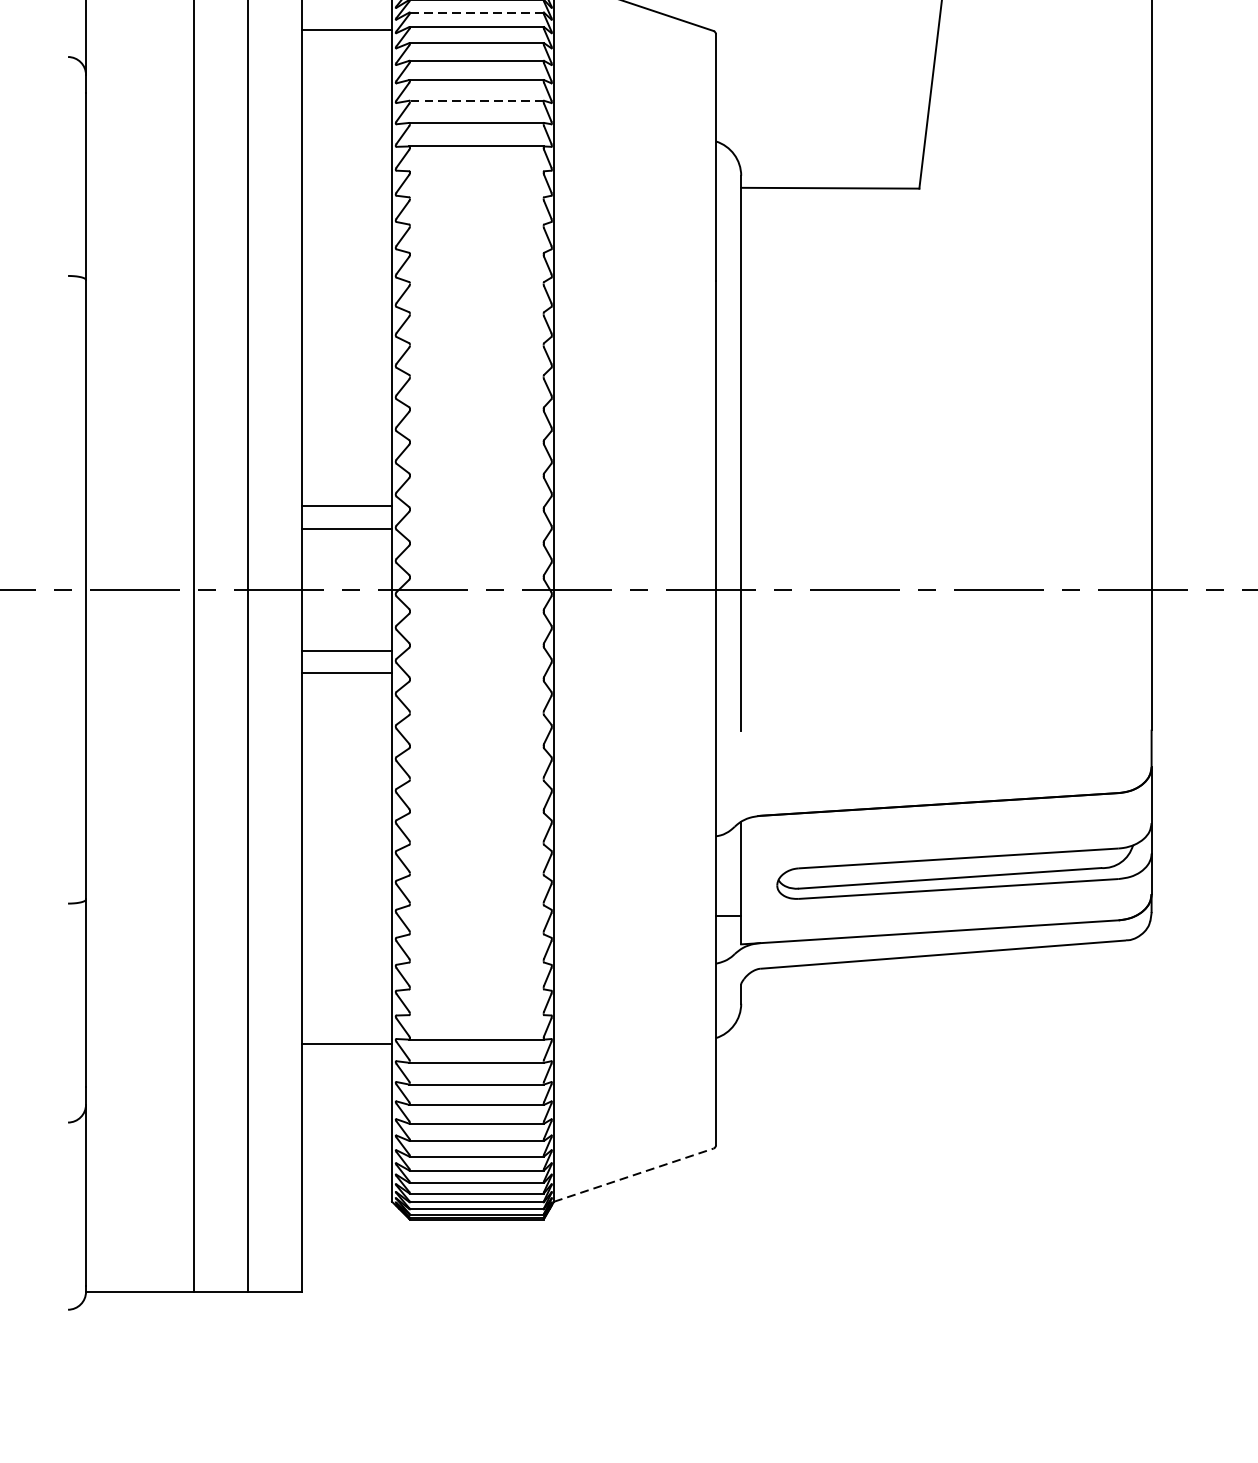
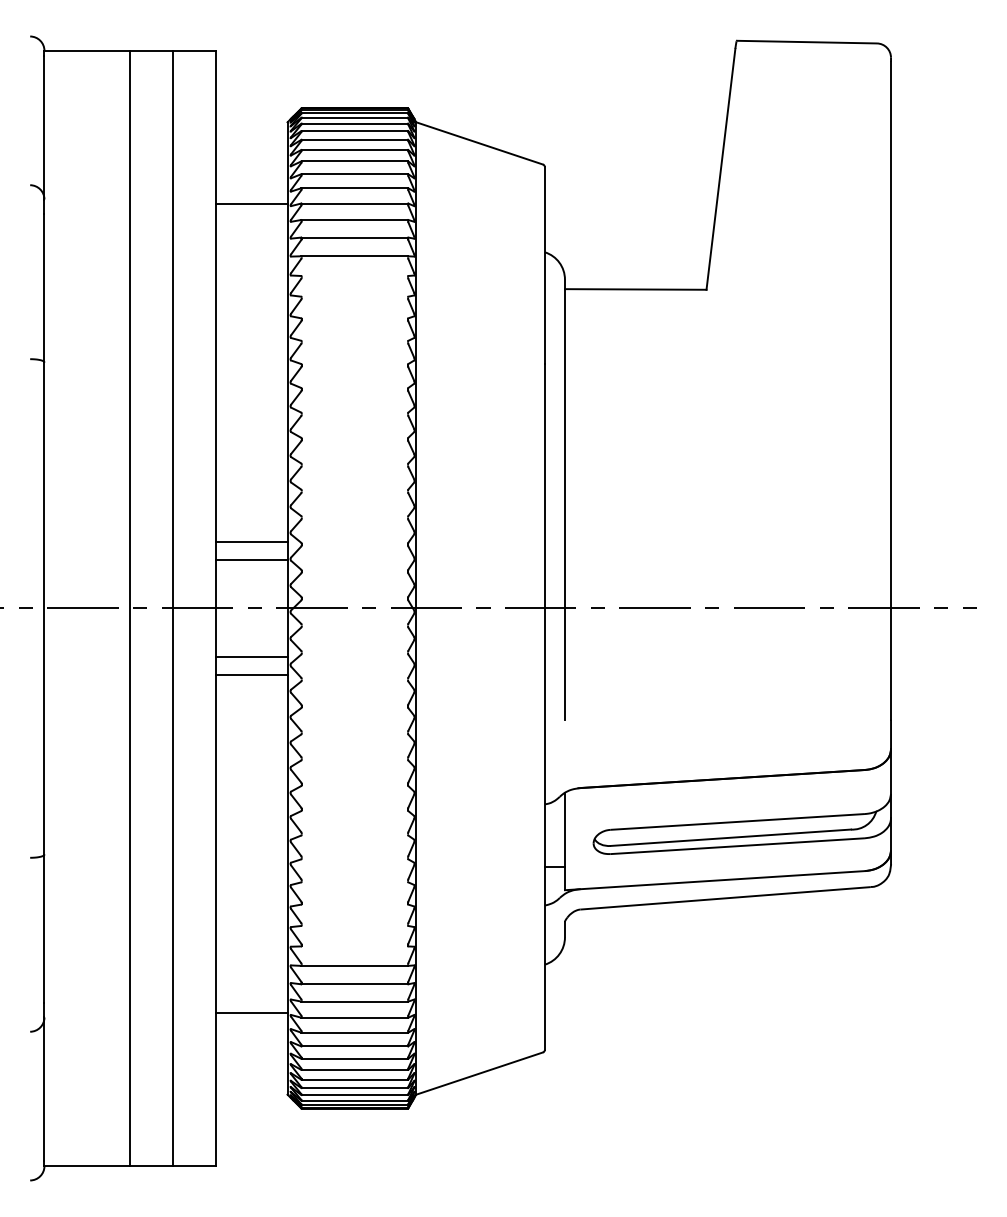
line: (476, 12) -> (354, 149), dashed -> solid
line: (346, 29) -> (251, 203), moved
line: (476, 101) -> (354, 220), dashed -> solid
line: (346, 1044) -> (251, 1013), moved
line: (633, 1175) -> (479, 1073), dashed -> solid

